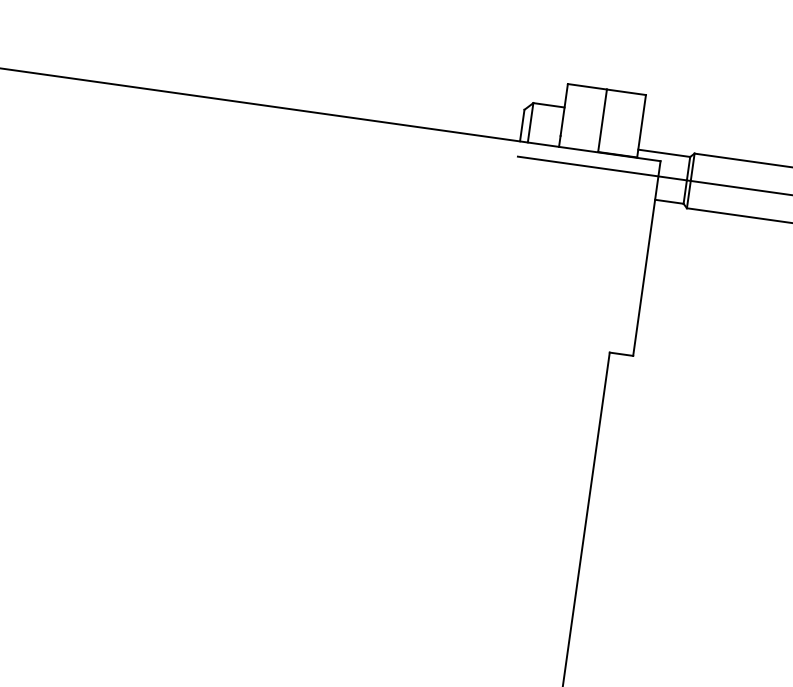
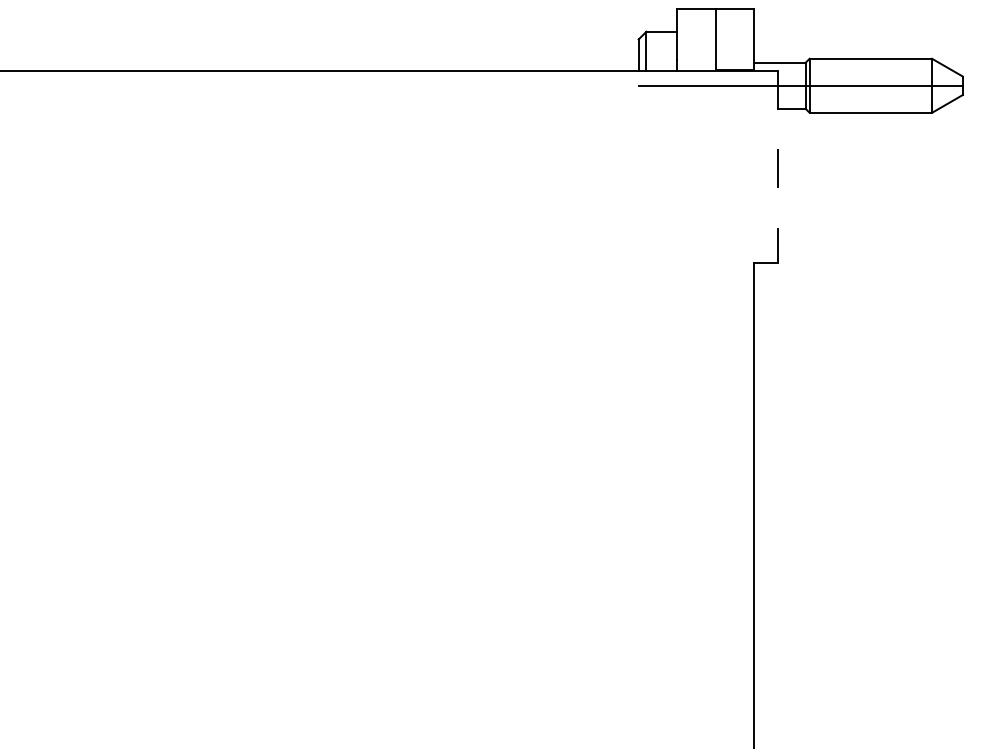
line: (646, 258) -> (777, 167), solid -> dashed

